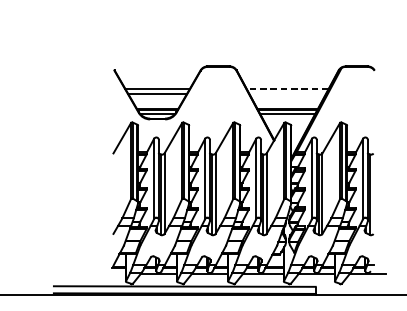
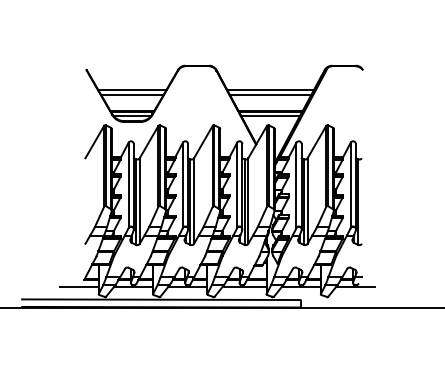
line: (287, 88) -> (270, 89), dashed -> solid
line: (287, 93) -> (270, 94), added
line: (106, 274) -> (78, 286), added

